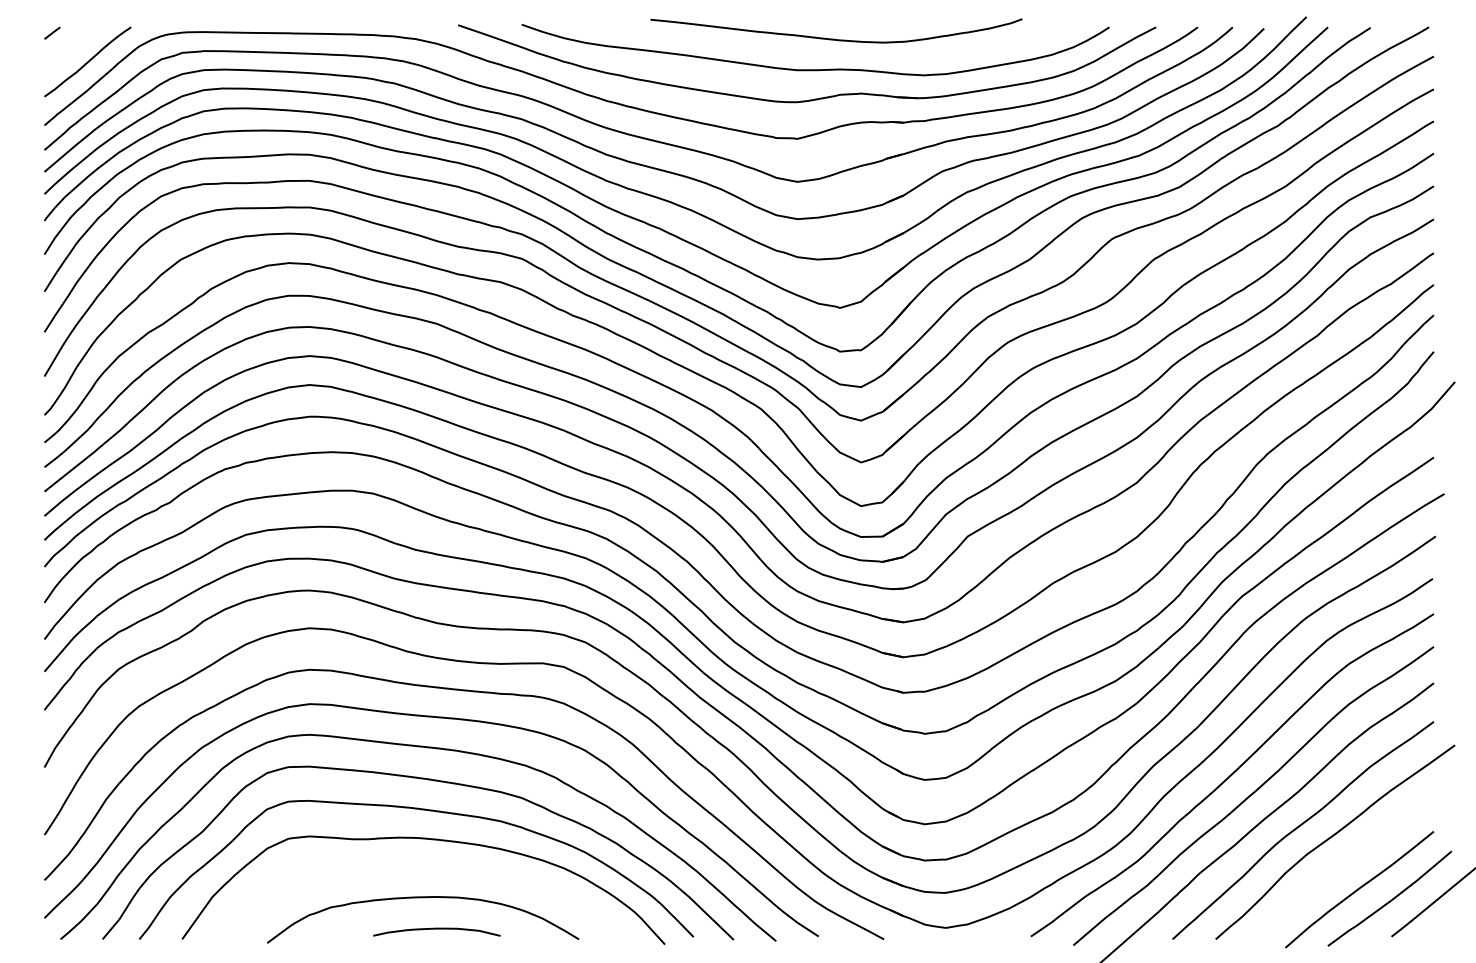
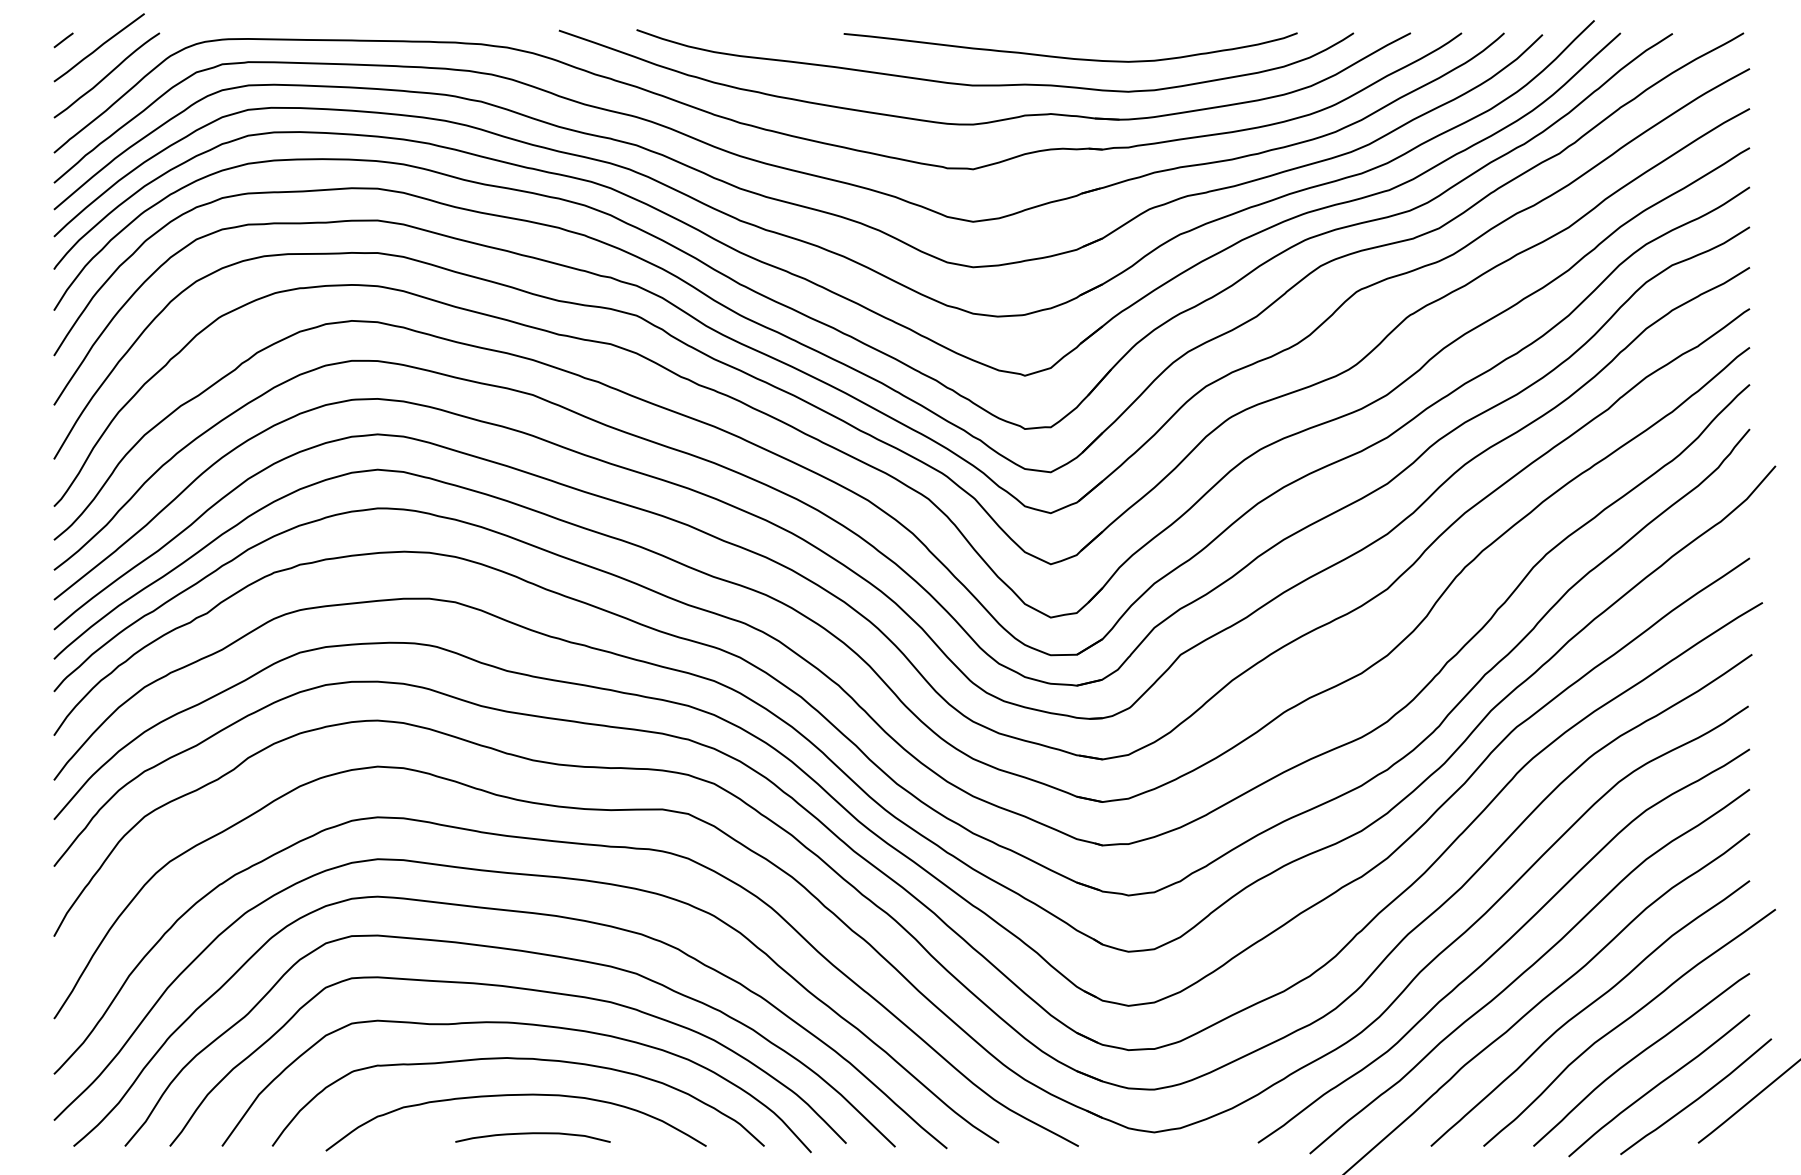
line: (80, 39) -> (98, 47), added
curve: (836, 39) -> (1070, 57), moved
curve: (1342, 865) -> (1638, 1056), added
curve: (424, 868) -> (517, 1059), added

